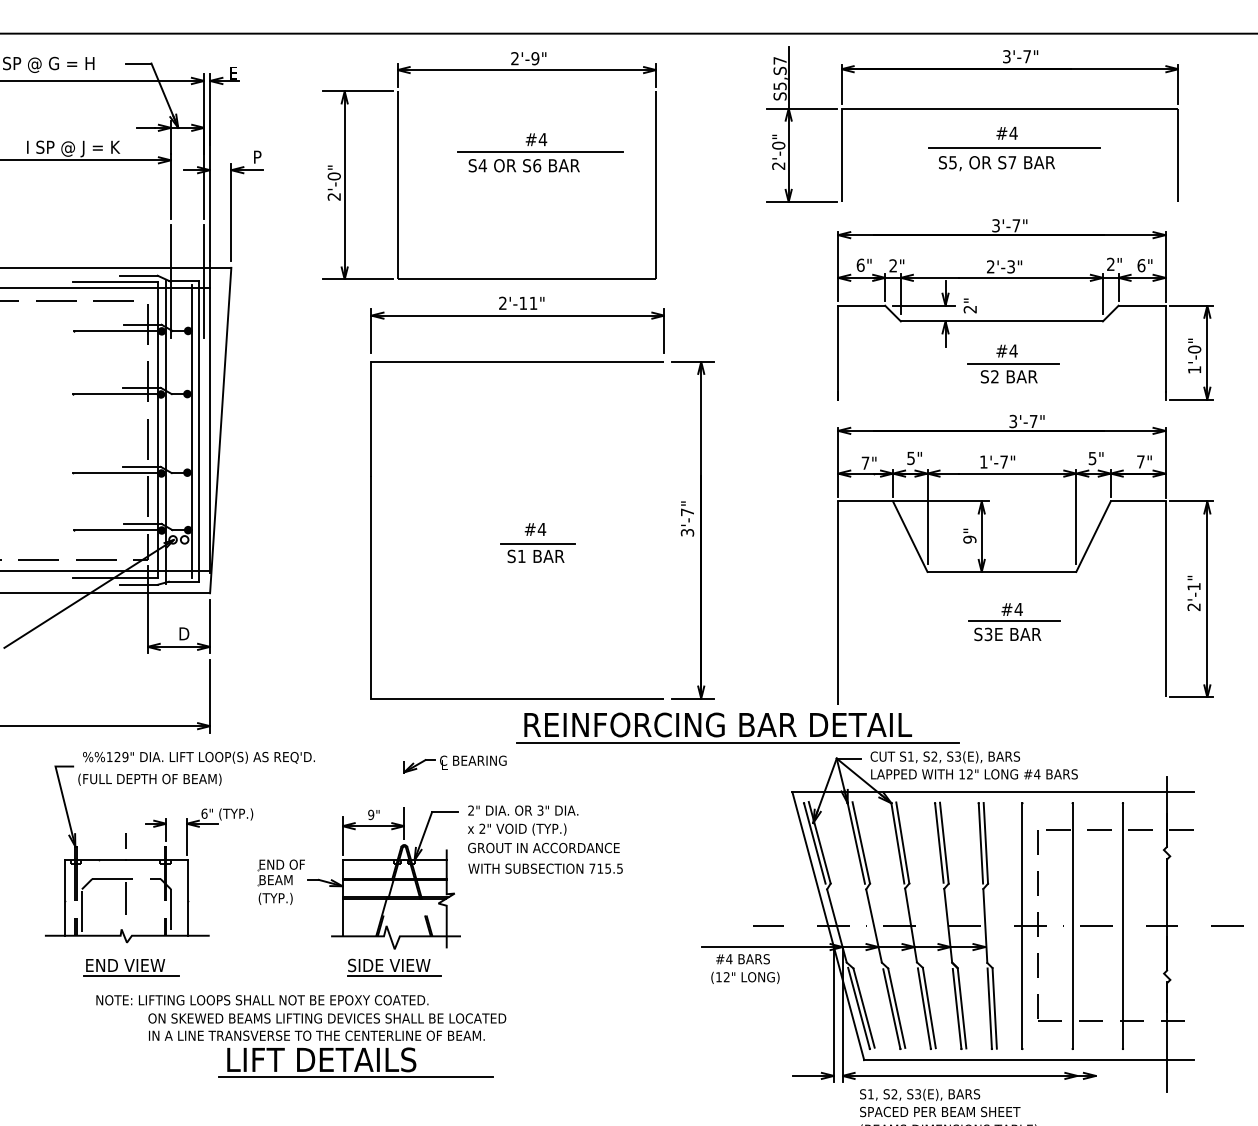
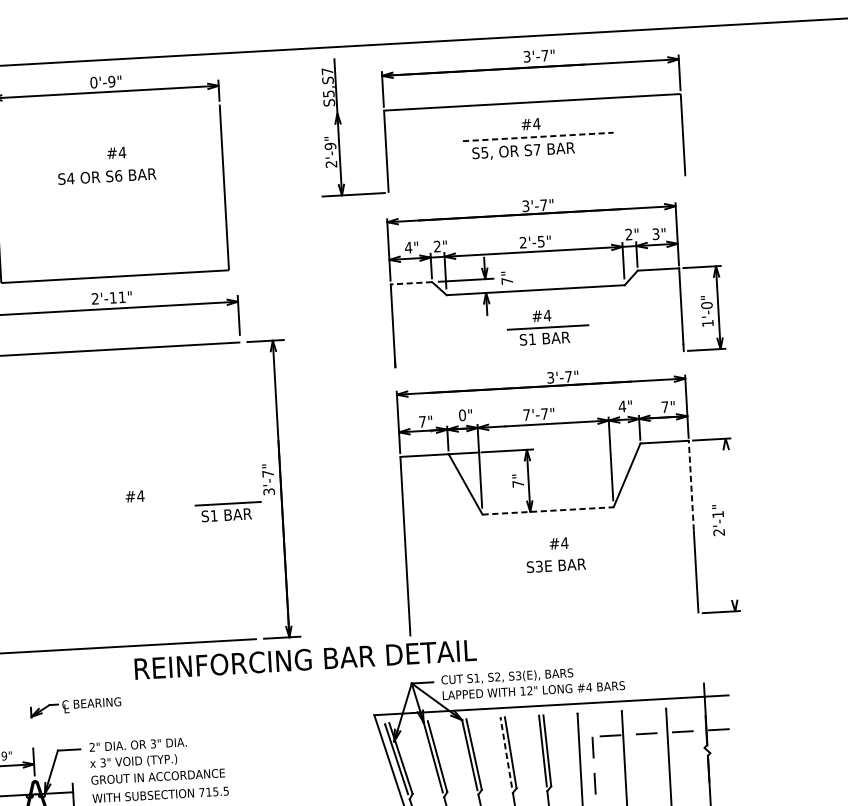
text: (515, 58) -> (94, 82), 2'-9" -> 0'-9"
line: (801, 108) -> (348, 112), removed
text: (778, 145) -> (330, 146), 2'-0" -> 2'-9"
line: (1014, 148) -> (538, 137), solid -> dashed
line: (540, 151) -> (120, 163), removed
text: (860, 264) -> (408, 247), 6" -> 4"
text: (1141, 265) -> (655, 234), 6" -> 3"
text: (1010, 266) -> (540, 241), 2'-3" -> 2'-5"
line: (861, 305) -> (411, 283), solid -> dashed
text: (969, 309) -> (506, 281), 2" -> 7"
text: (994, 376) -> (531, 339), S2 -> S1
text: (911, 457) -> (462, 414), 5" -> 0"
text: (1092, 458) -> (622, 406), 5" -> 4"
text: (983, 461) -> (526, 414), 1'-7" -> 7'-7"
text: (969, 539) -> (517, 483), 9" -> 7"
line: (1165, 552) -> (691, 485), solid -> dashed
part: (537, 553) -> (227, 512), moved
line: (1002, 571) -> (548, 510), solid -> dashed
line: (1207, 599) -> (730, 525), removed
line: (1014, 620) -> (561, 553), removed
line: (738, 742) -> (324, 674), removed
text: (482, 828) -> (103, 762), 2" -> 3"
line: (939, 843) -> (506, 753), solid -> dashed

